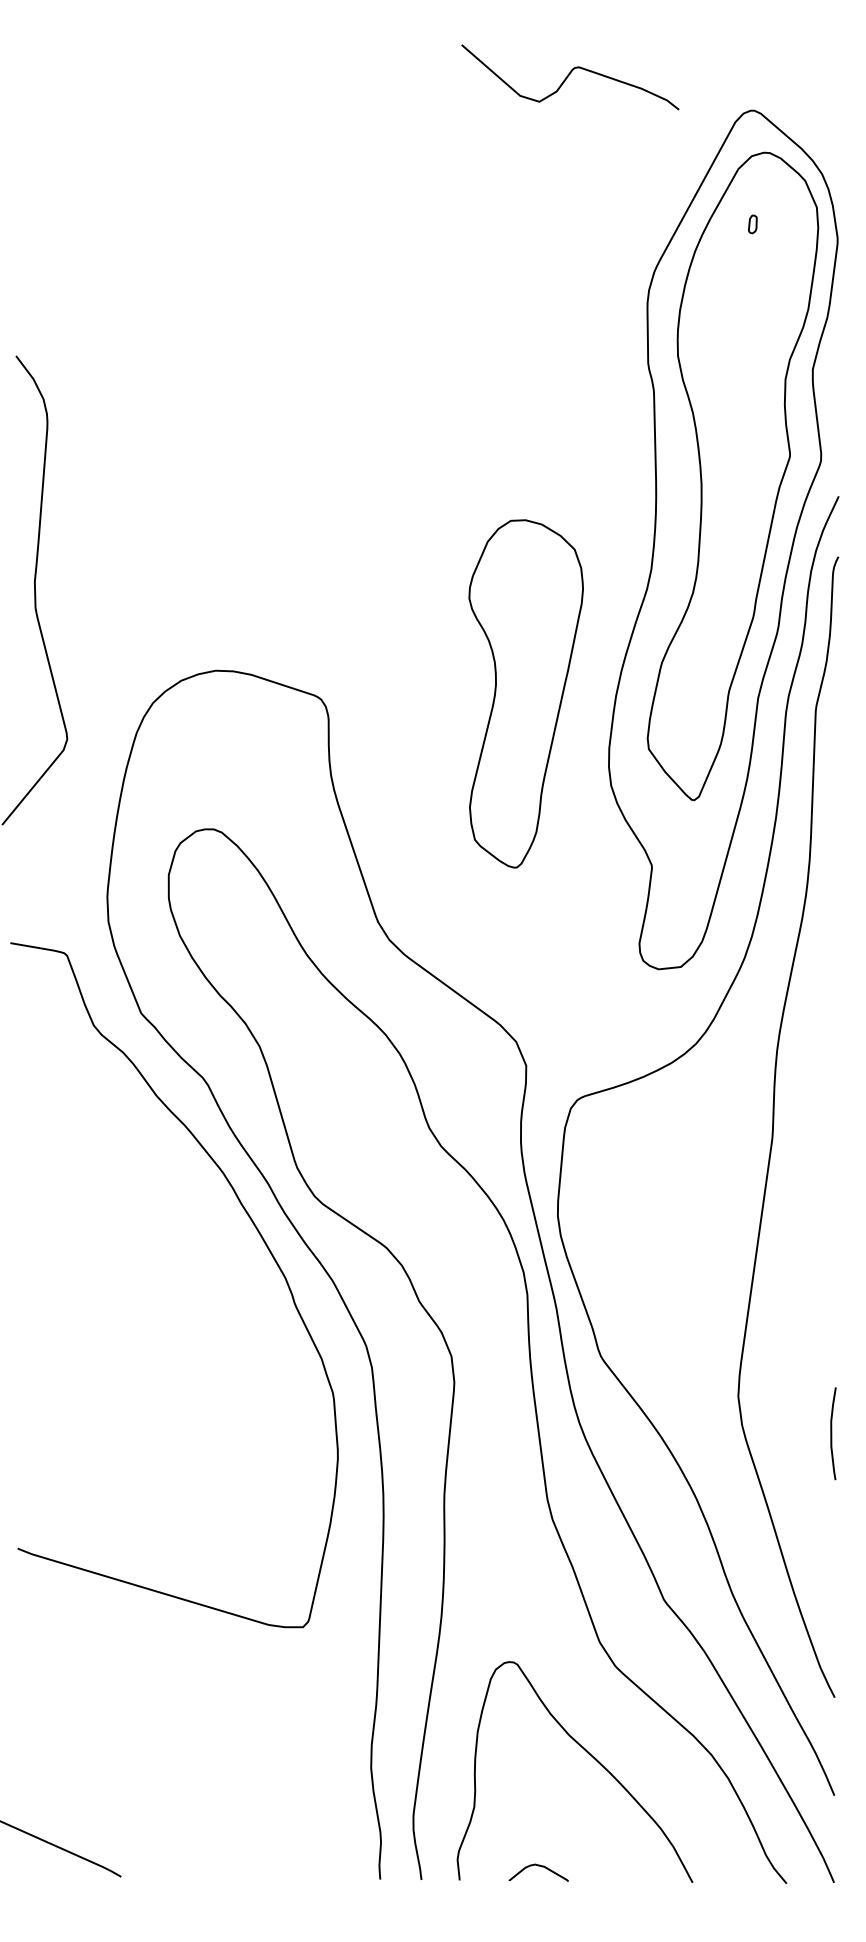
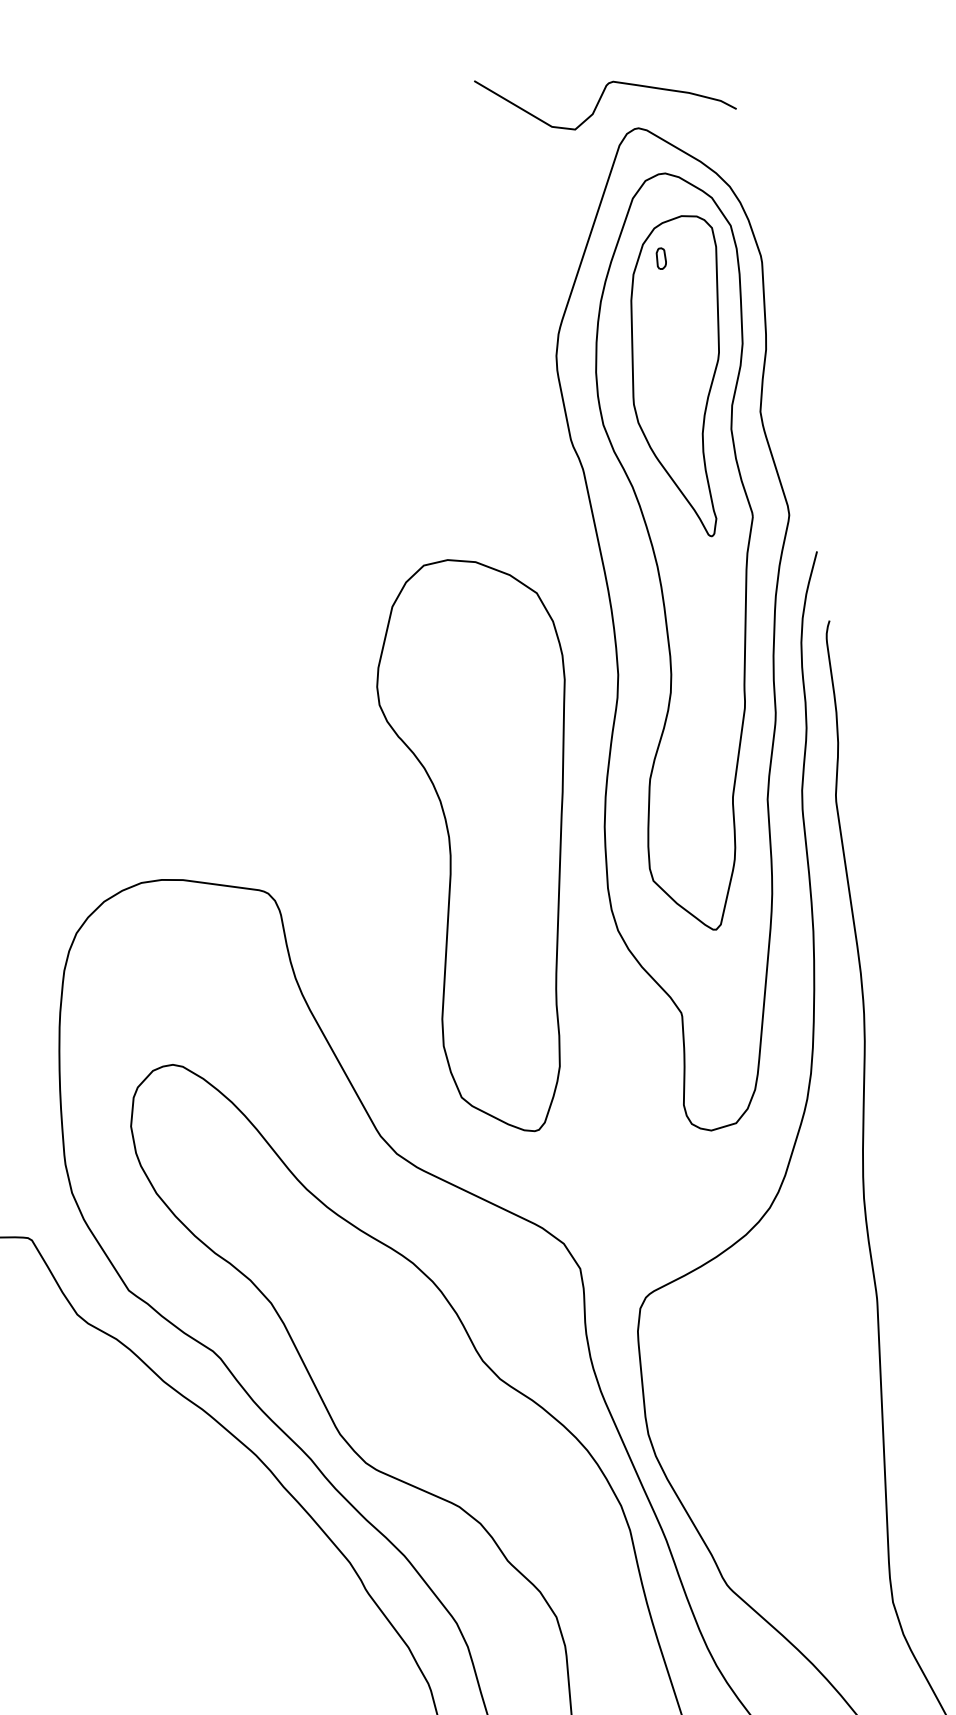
curve: (568, 77) -> (603, 95), moved
part: (754, 328) -> (685, 377), added
part: (526, 693) -> (501, 843), size x1.43

